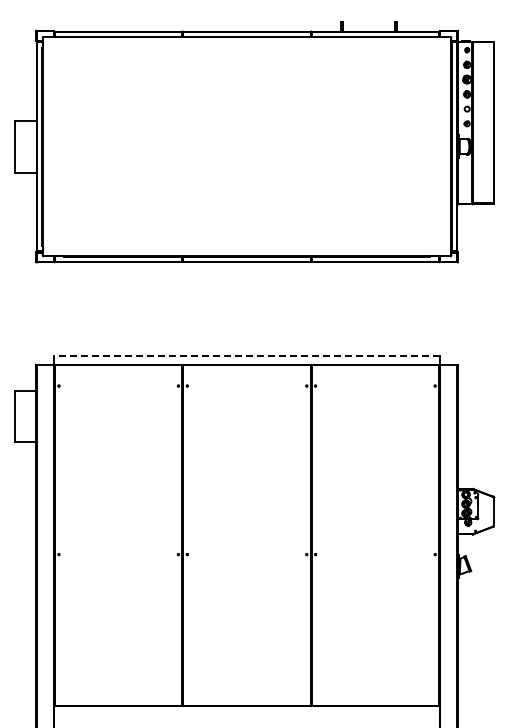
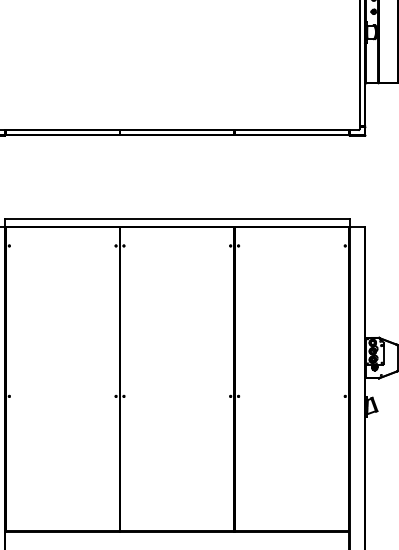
line: (246, 356) -> (176, 219), dashed -> solid

